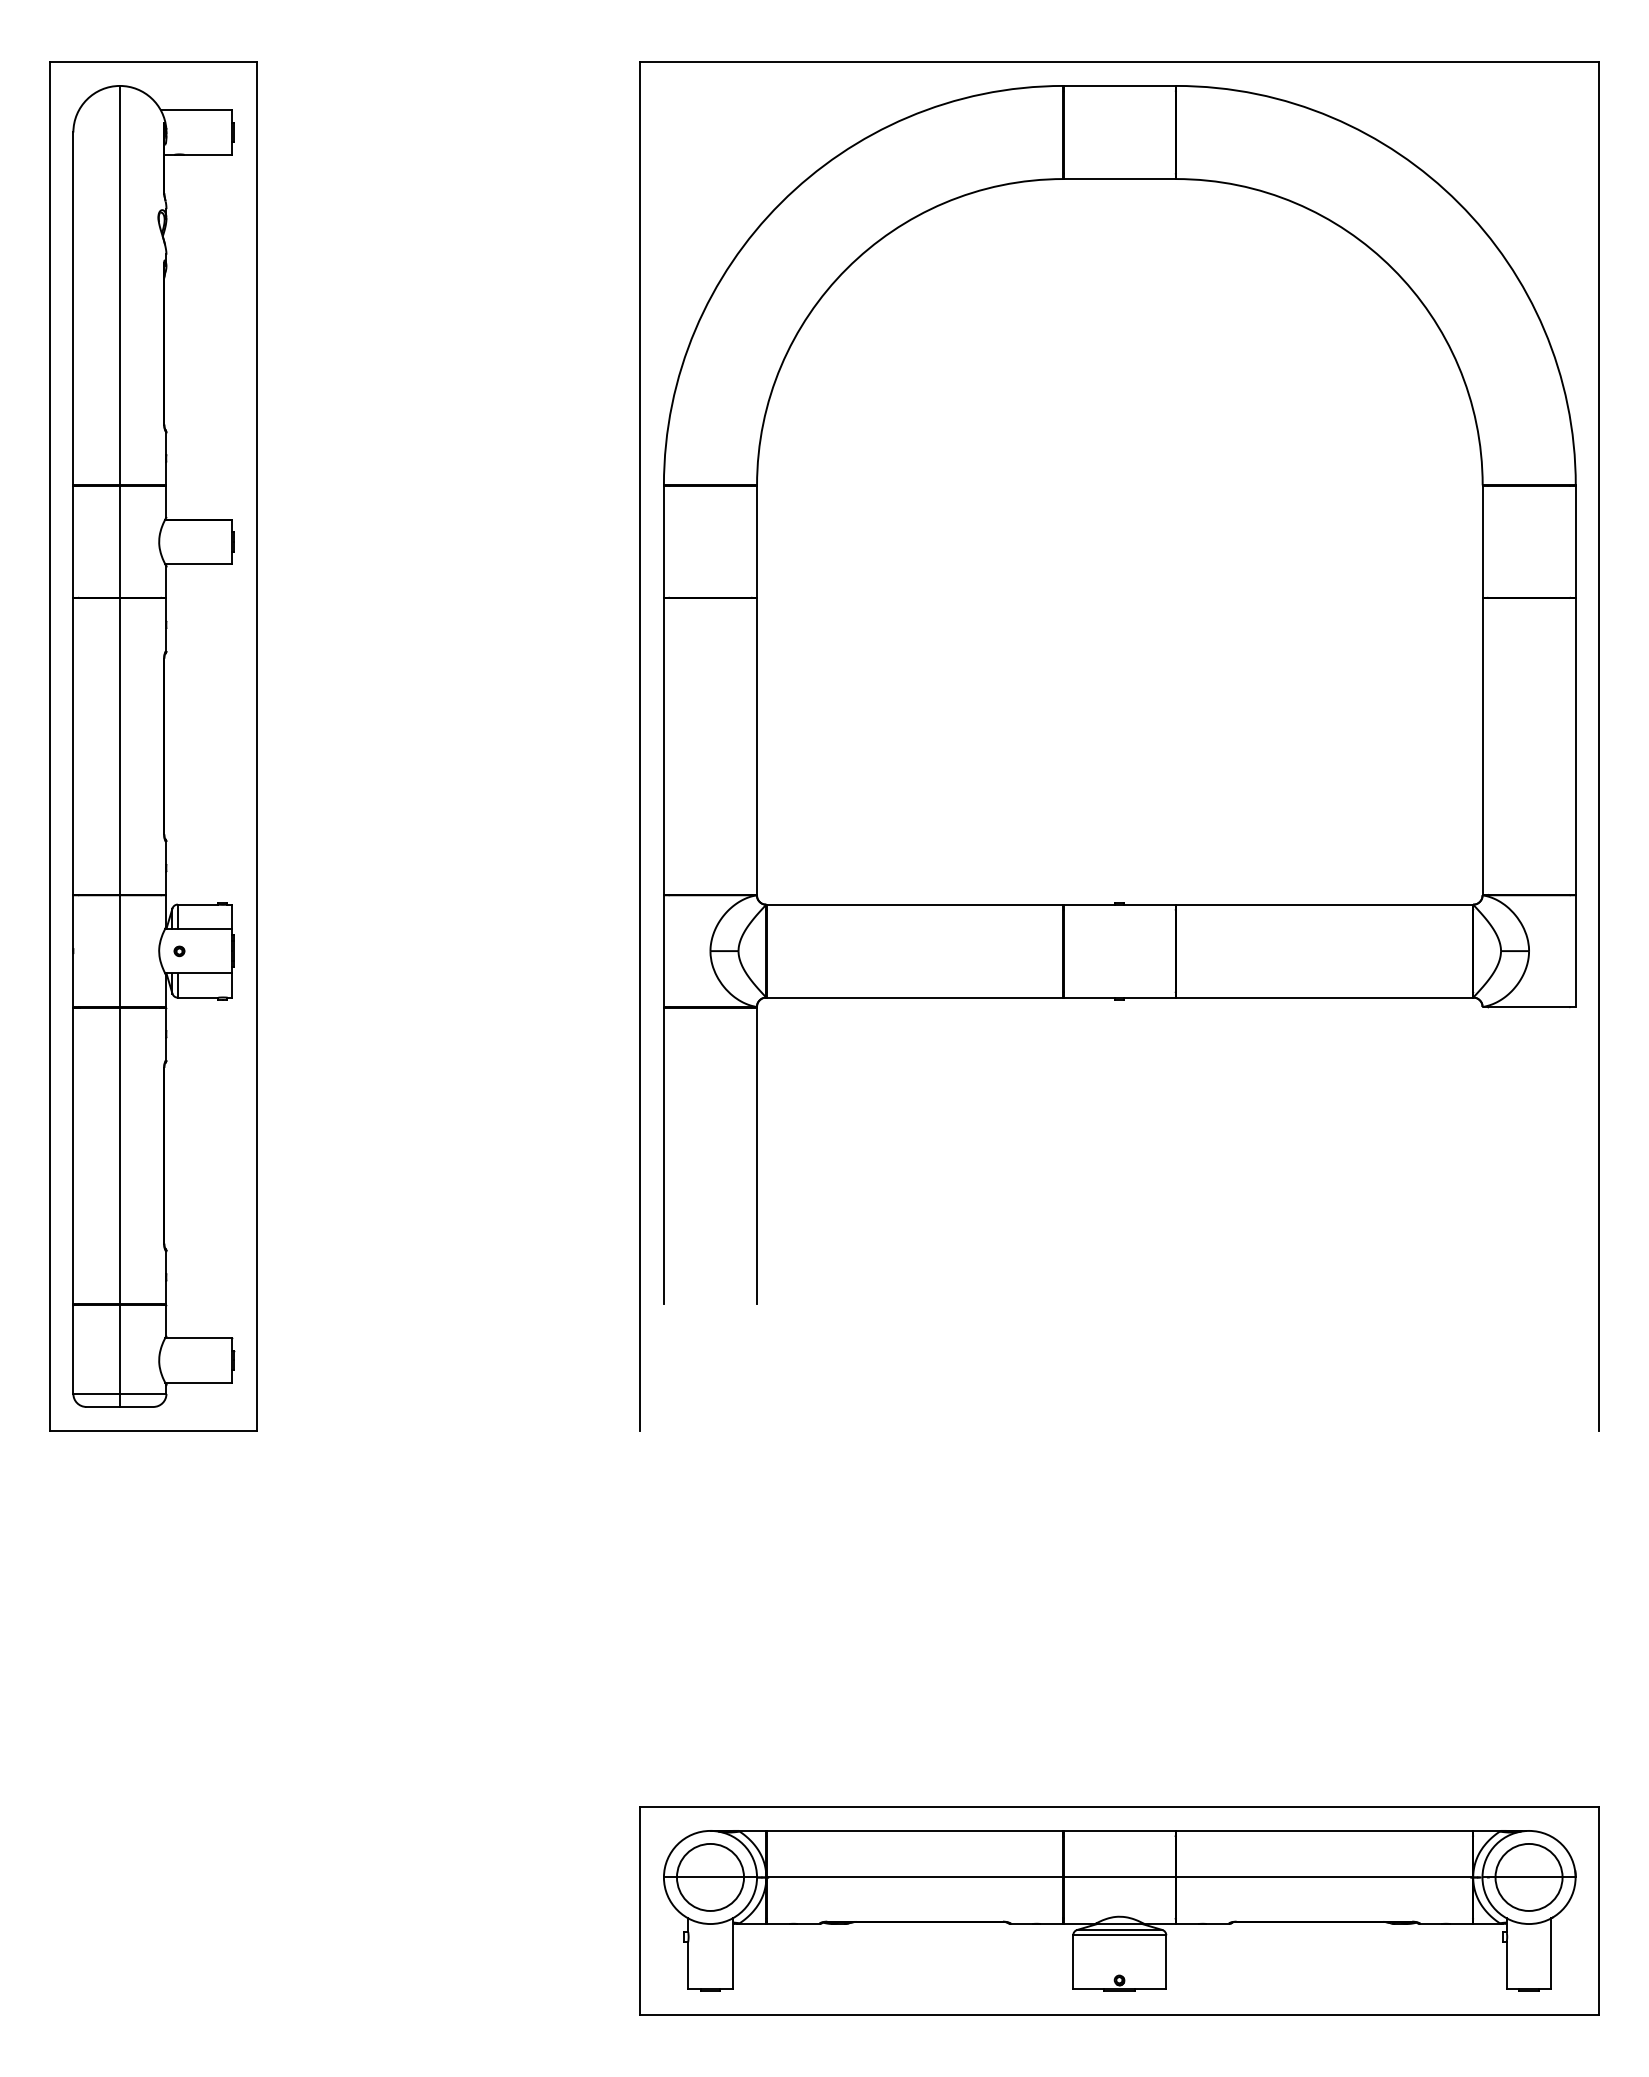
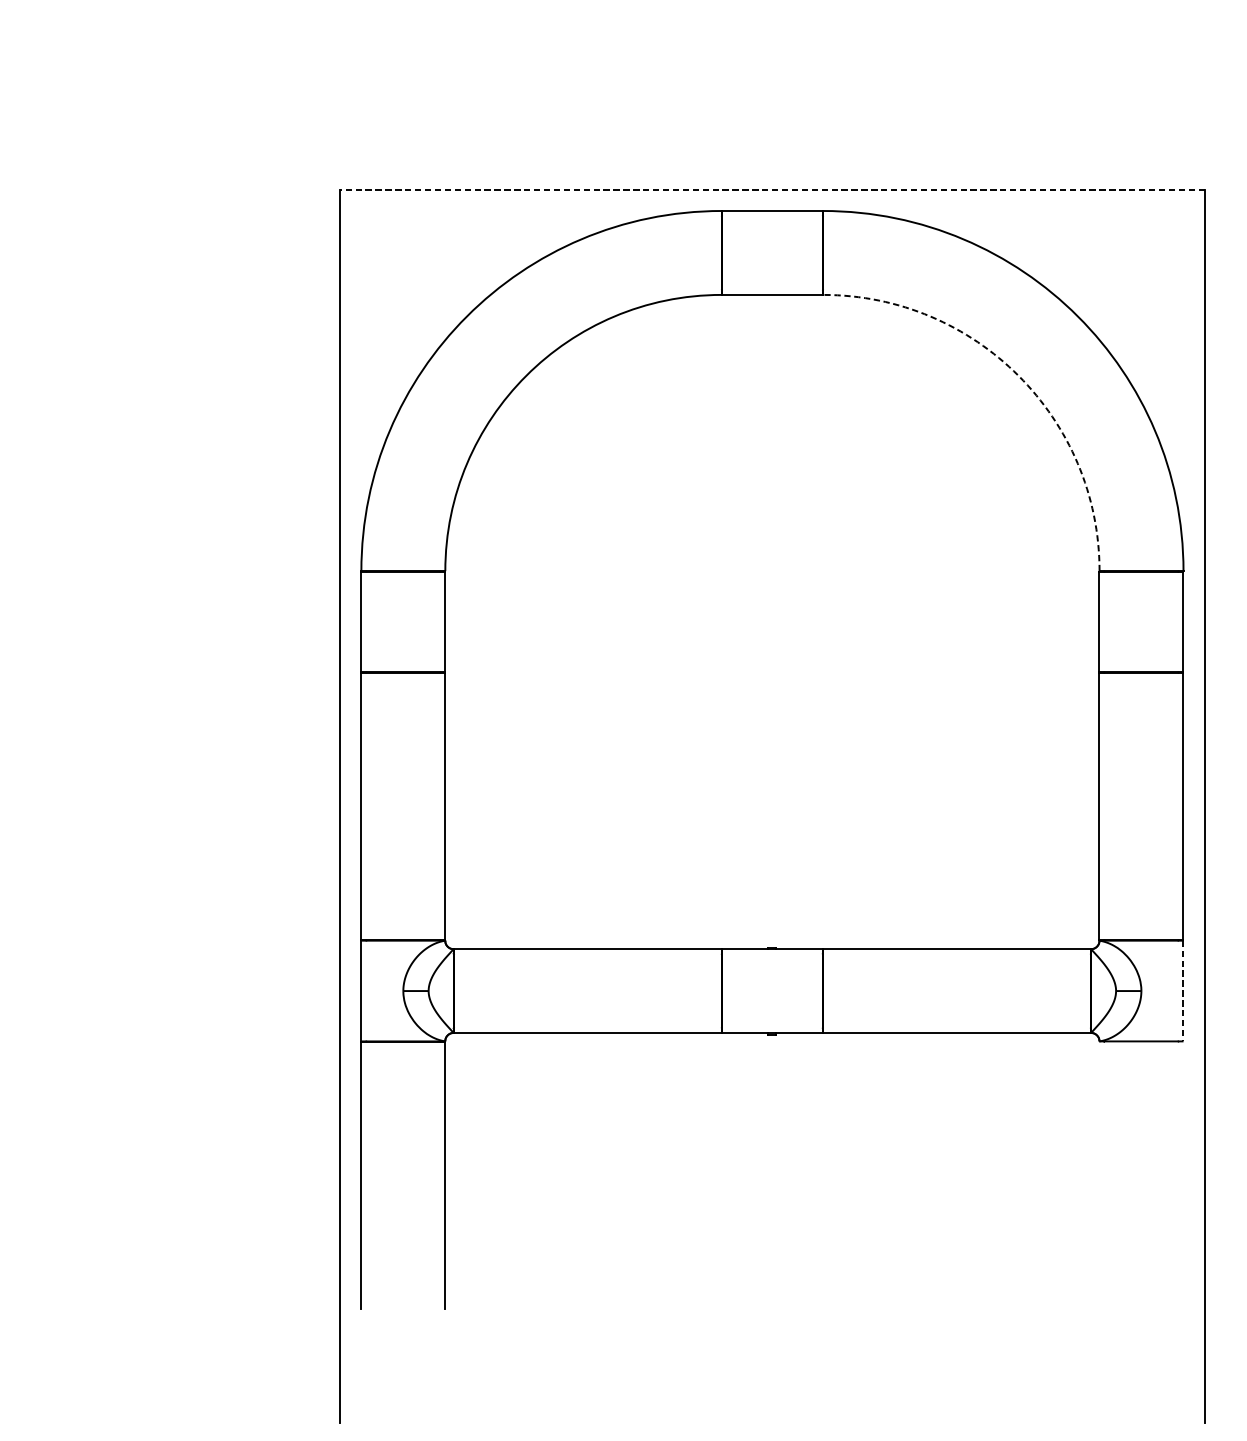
line: (1119, 62) -> (772, 189), solid -> dashed
arc: (1392, 268) -> (1018, 375), solid -> dashed
line: (1575, 951) -> (1183, 991), solid -> dashed

